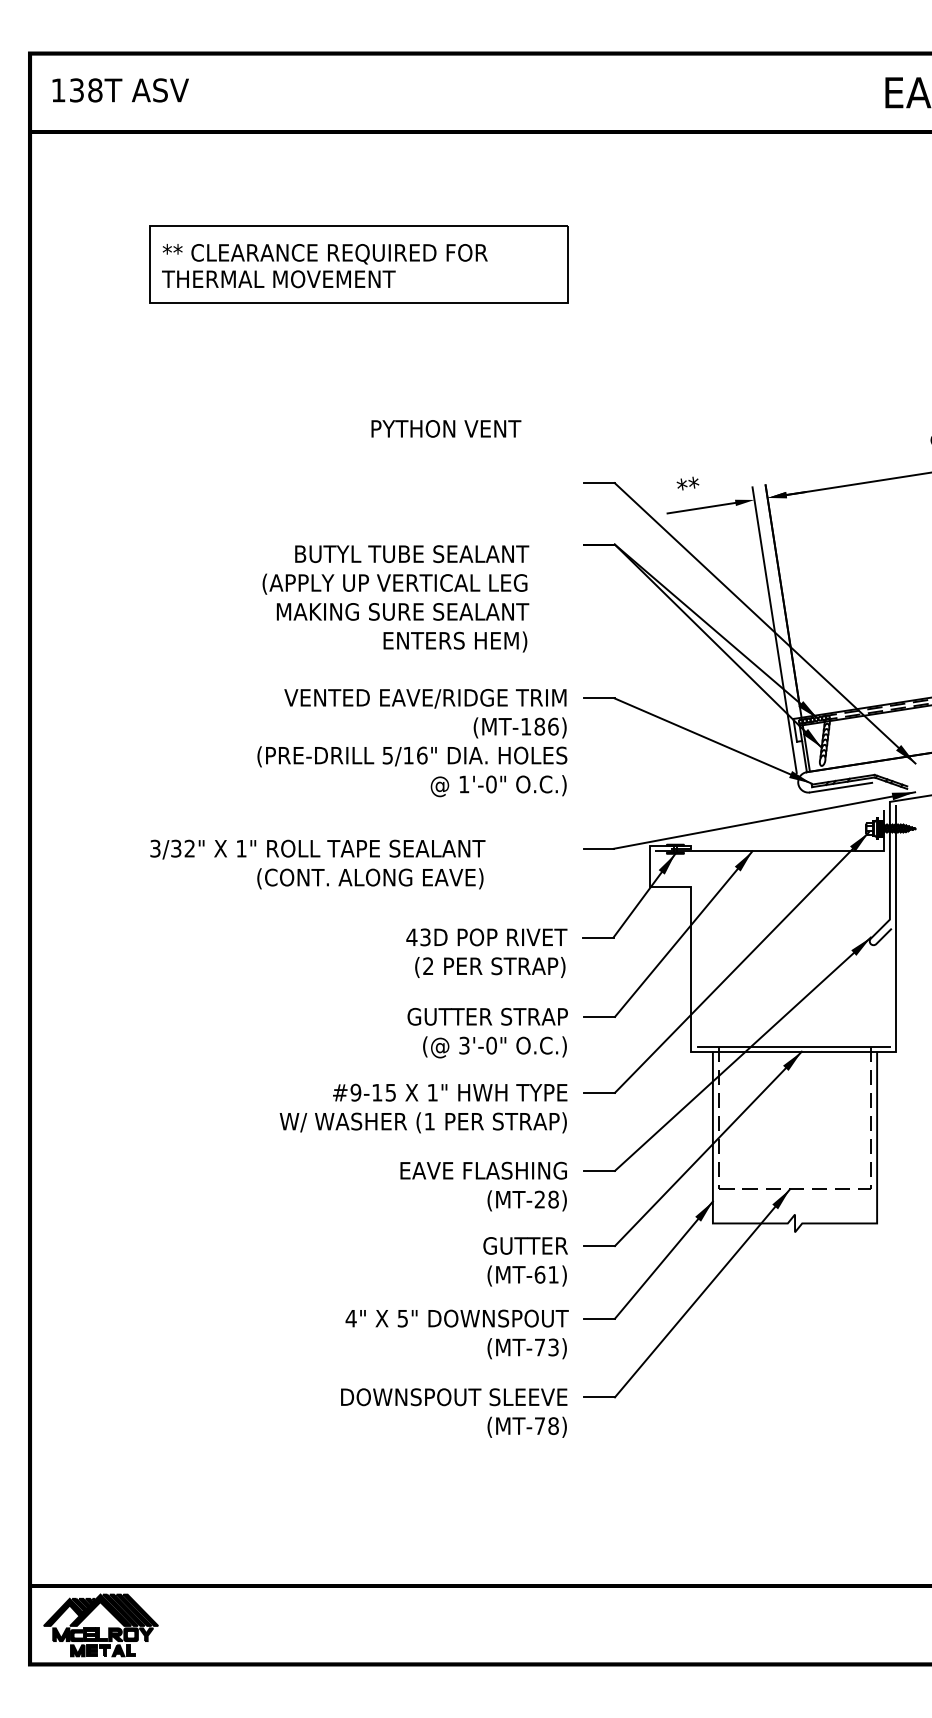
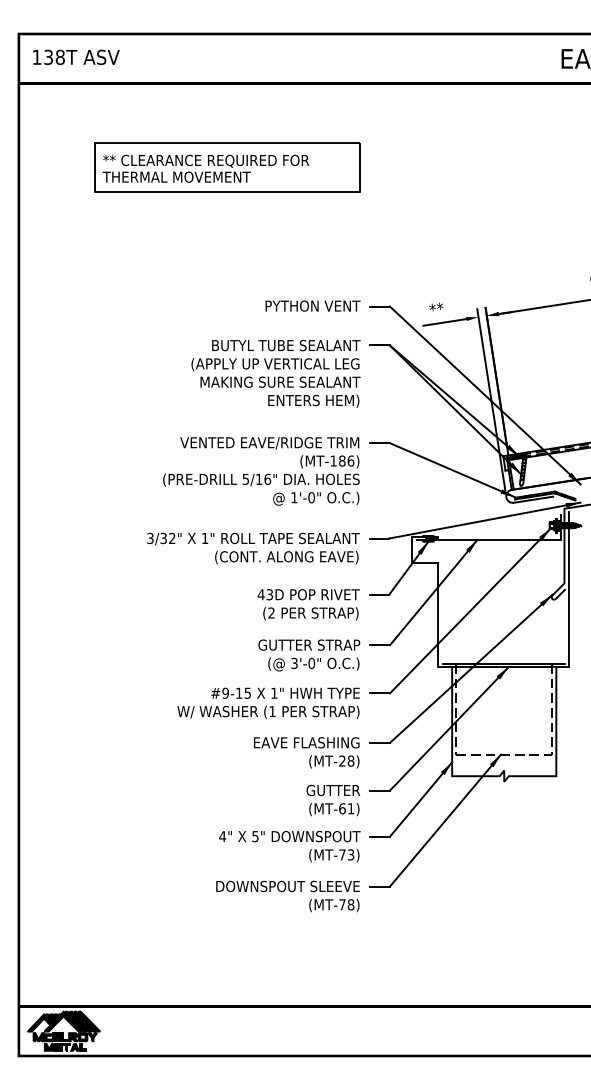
text: (445, 427) -> (312, 305), moved
text: (395, 598) -> (275, 373), moved
text: (317, 864) -> (253, 548), moved

